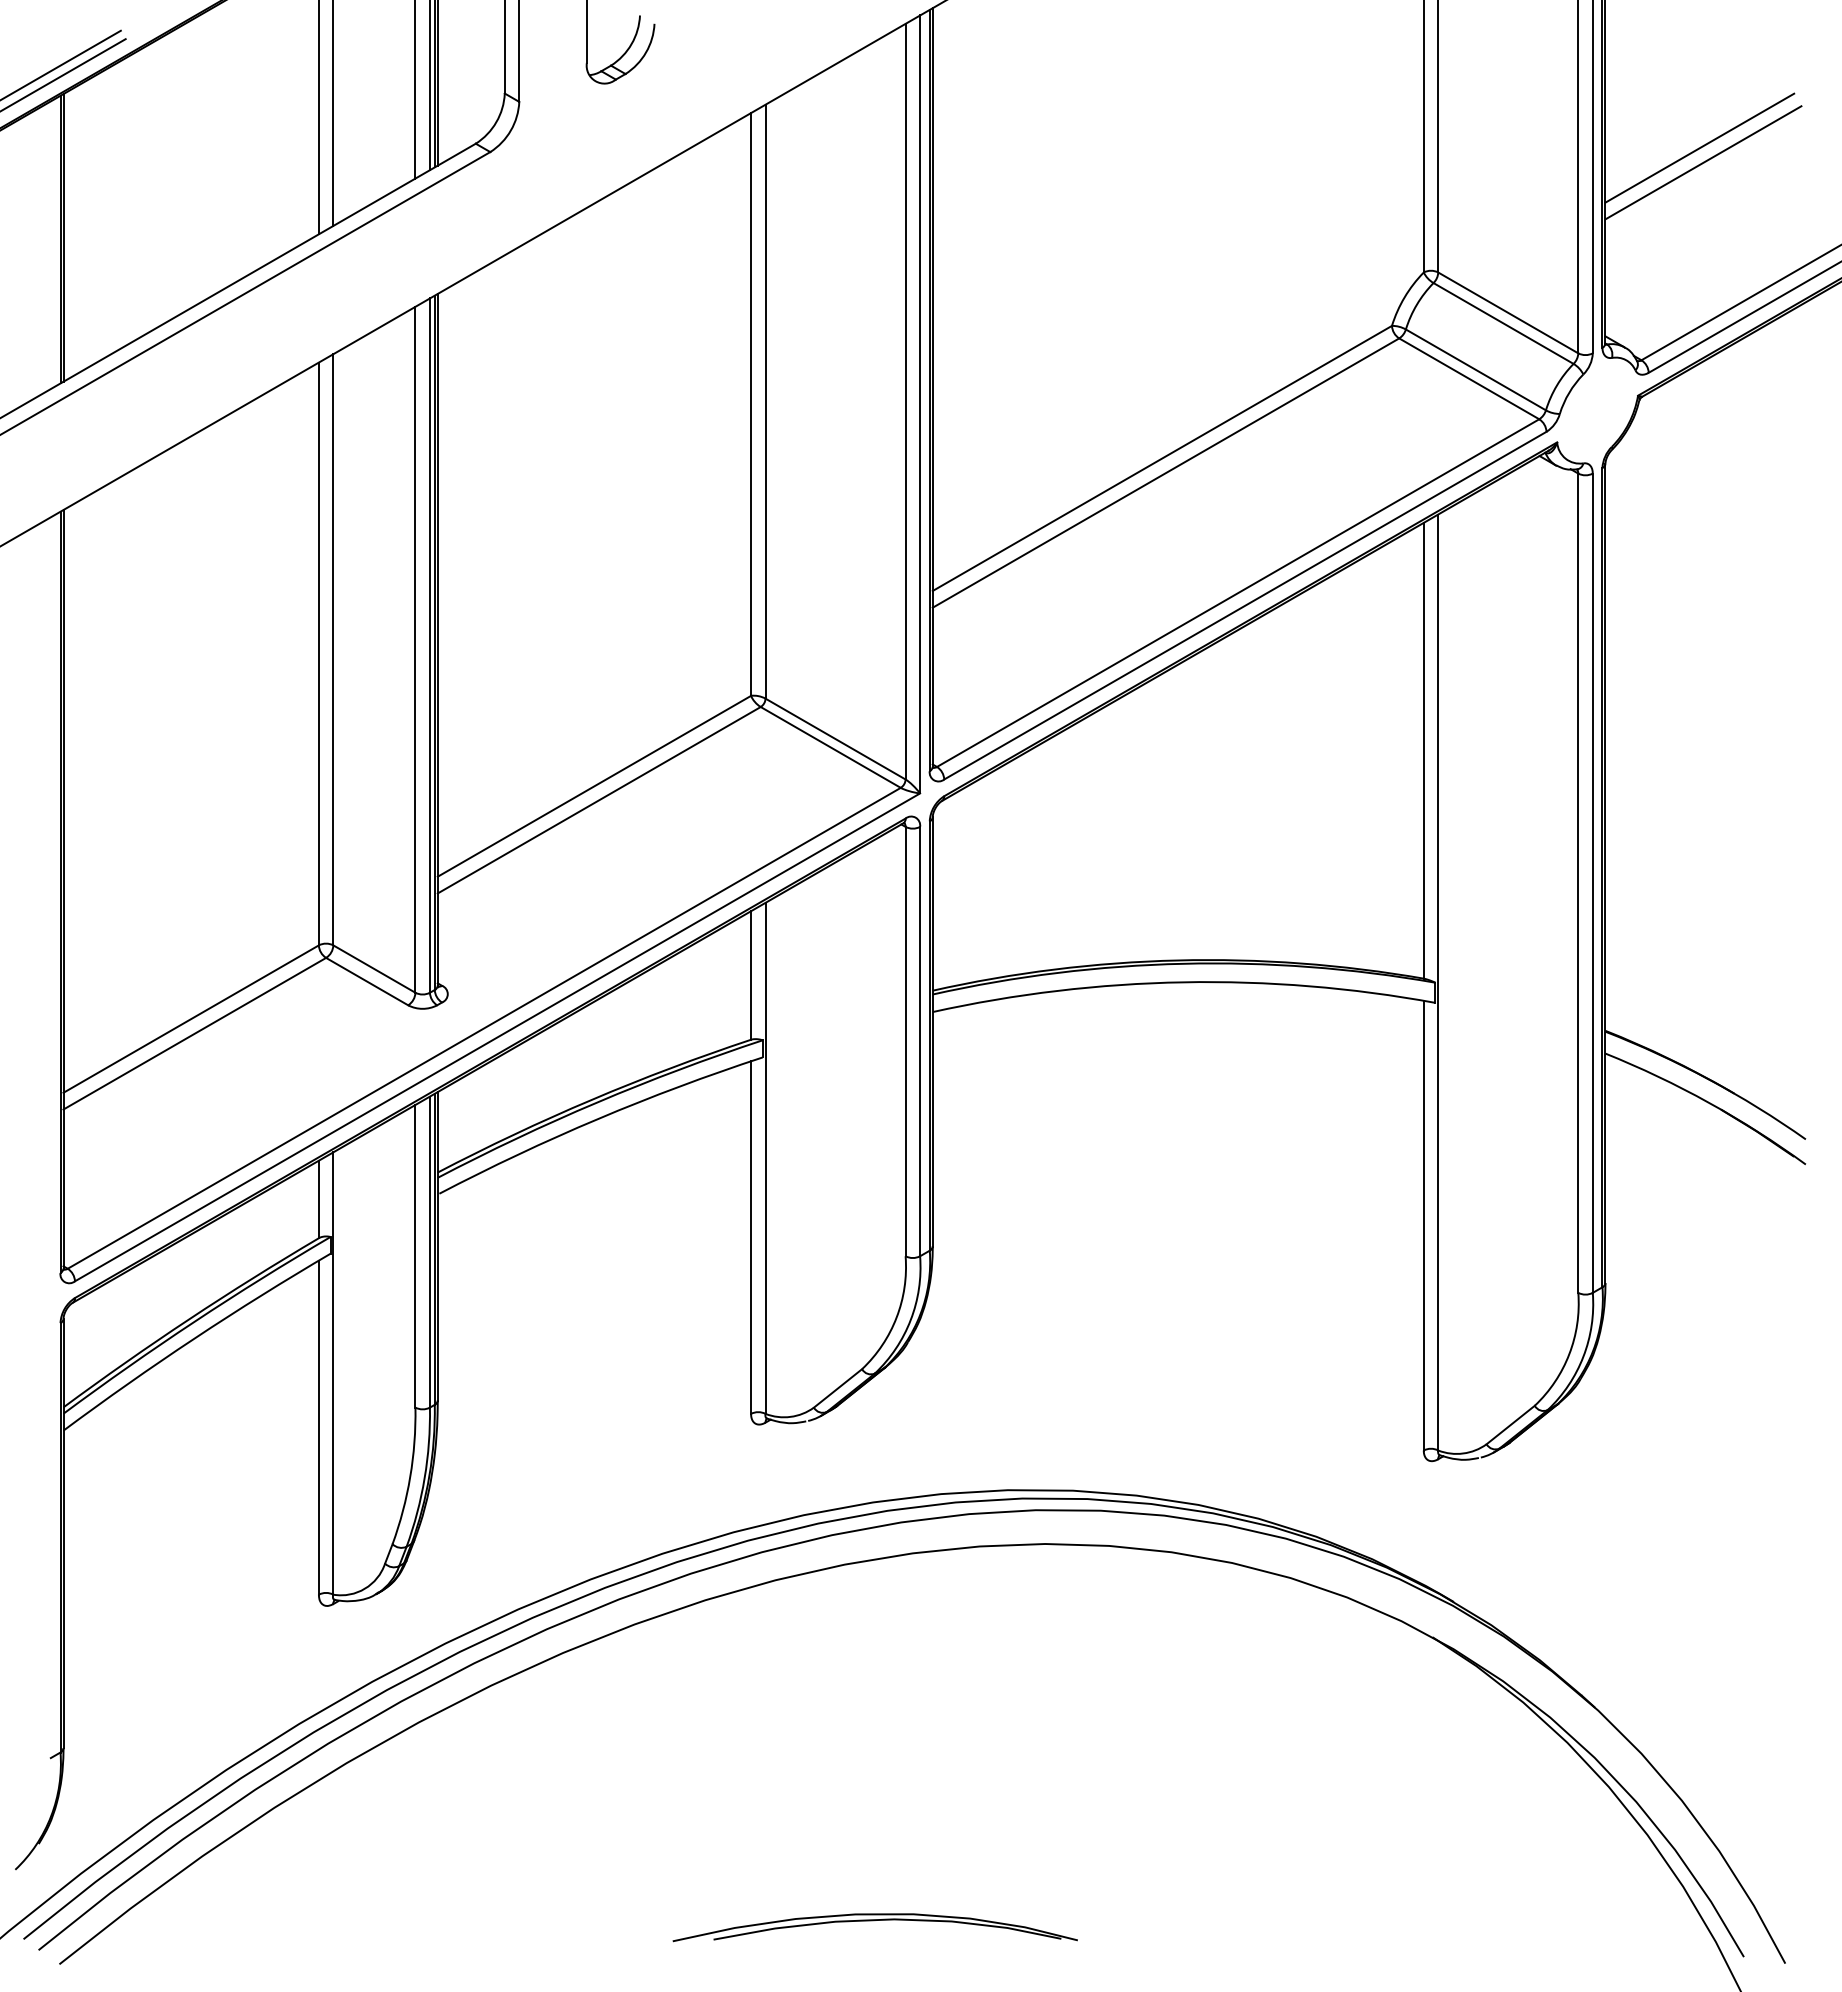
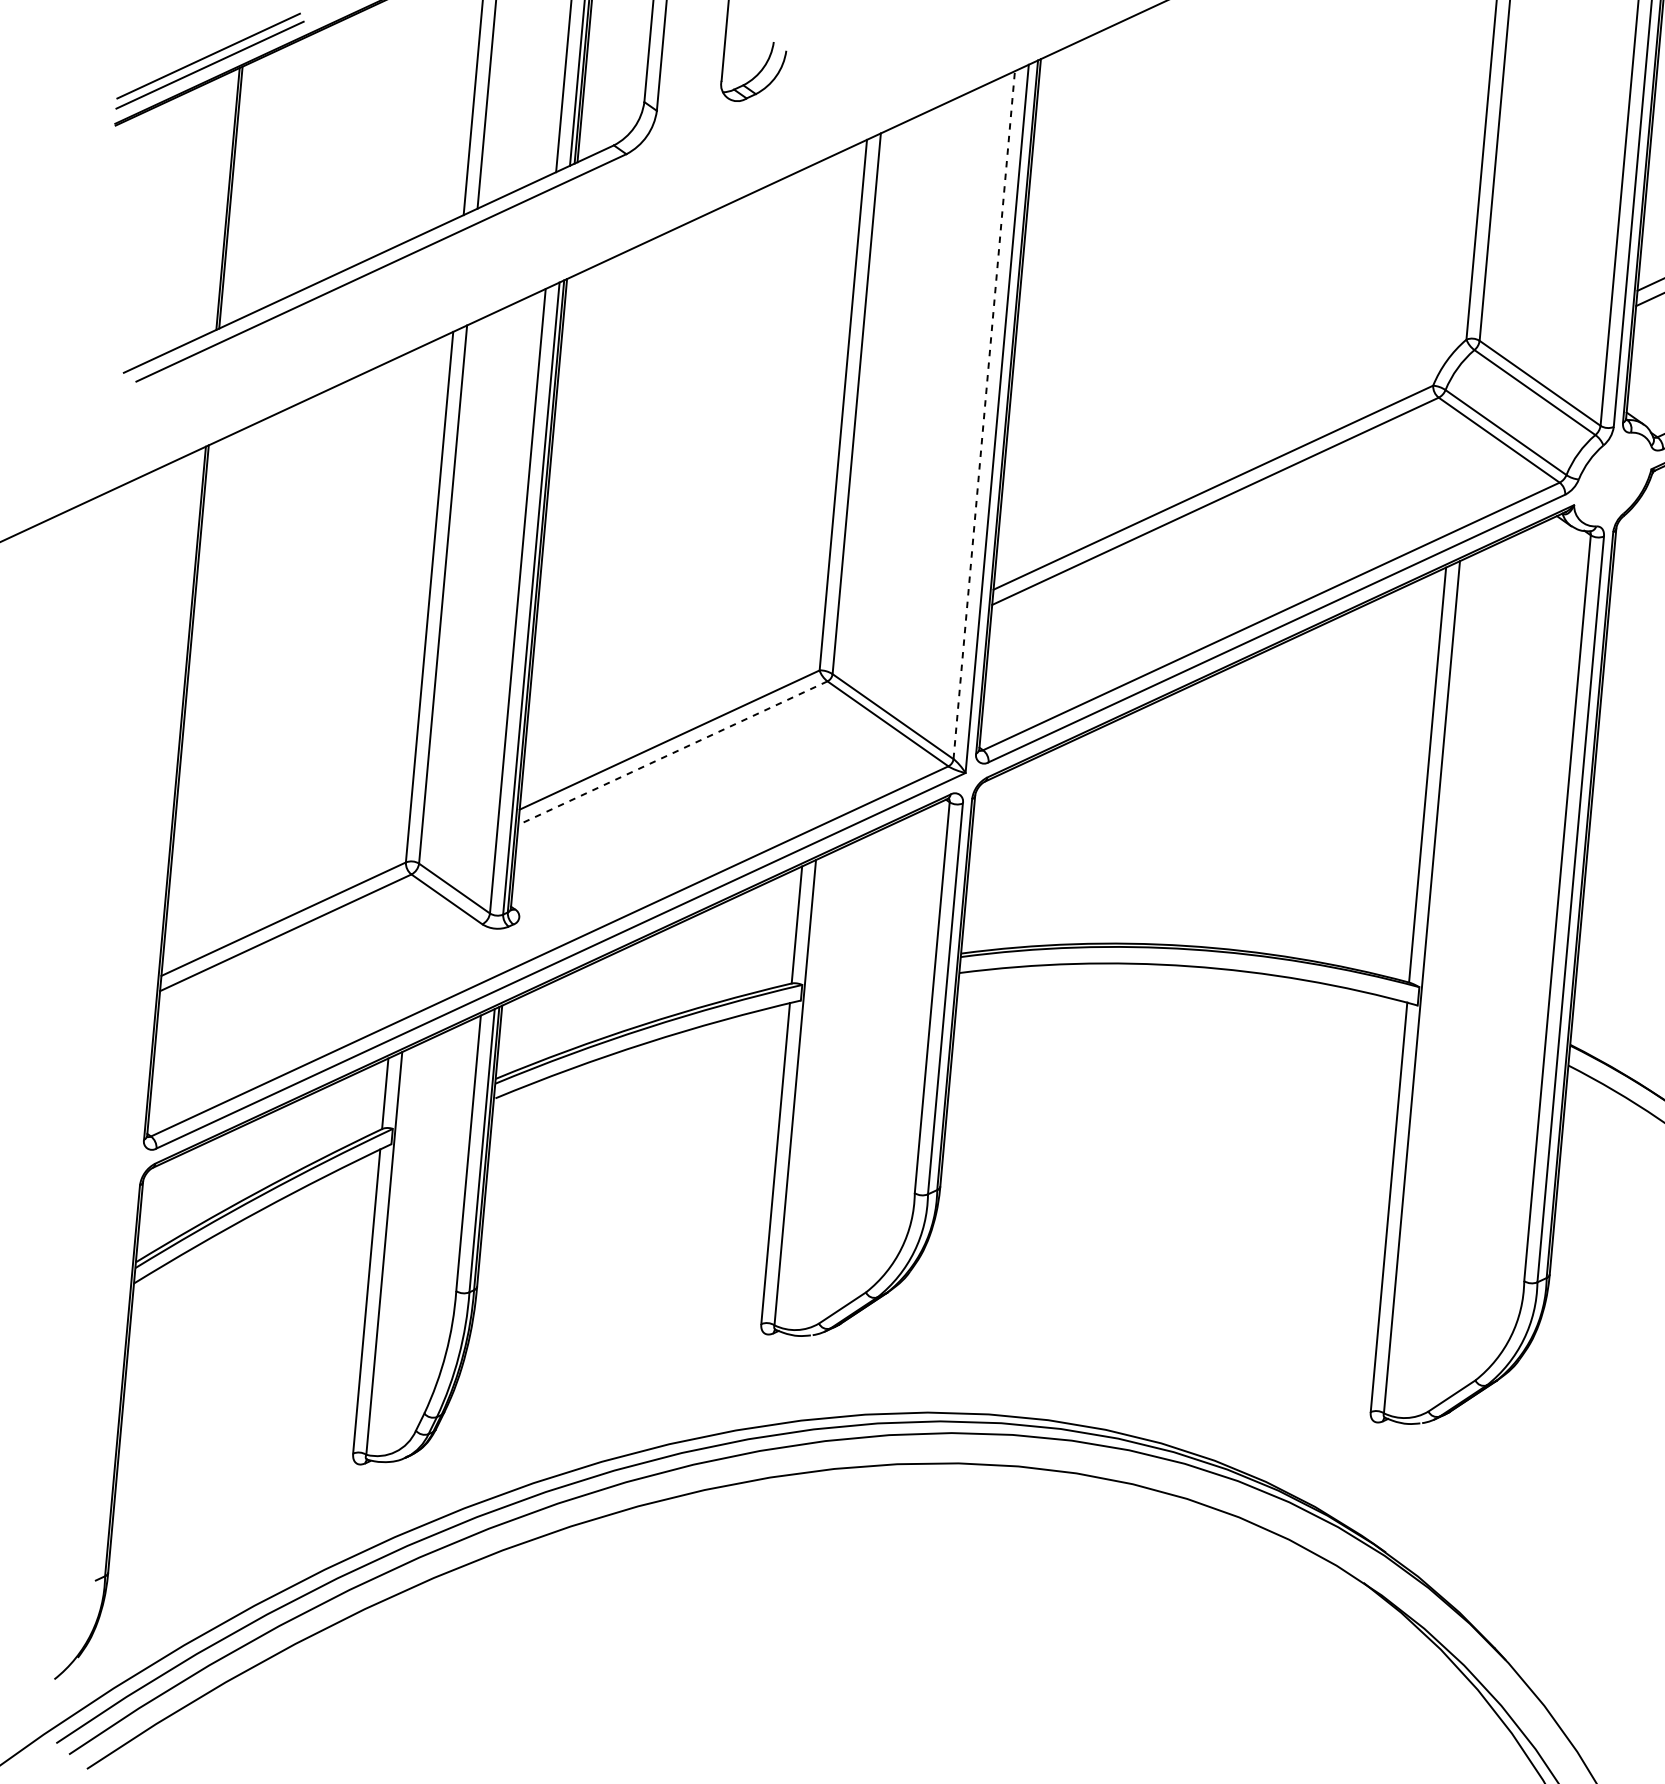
line: (905, 401) -> (984, 414), solid -> dashed
line: (598, 800) -> (672, 753), solid -> dashed

